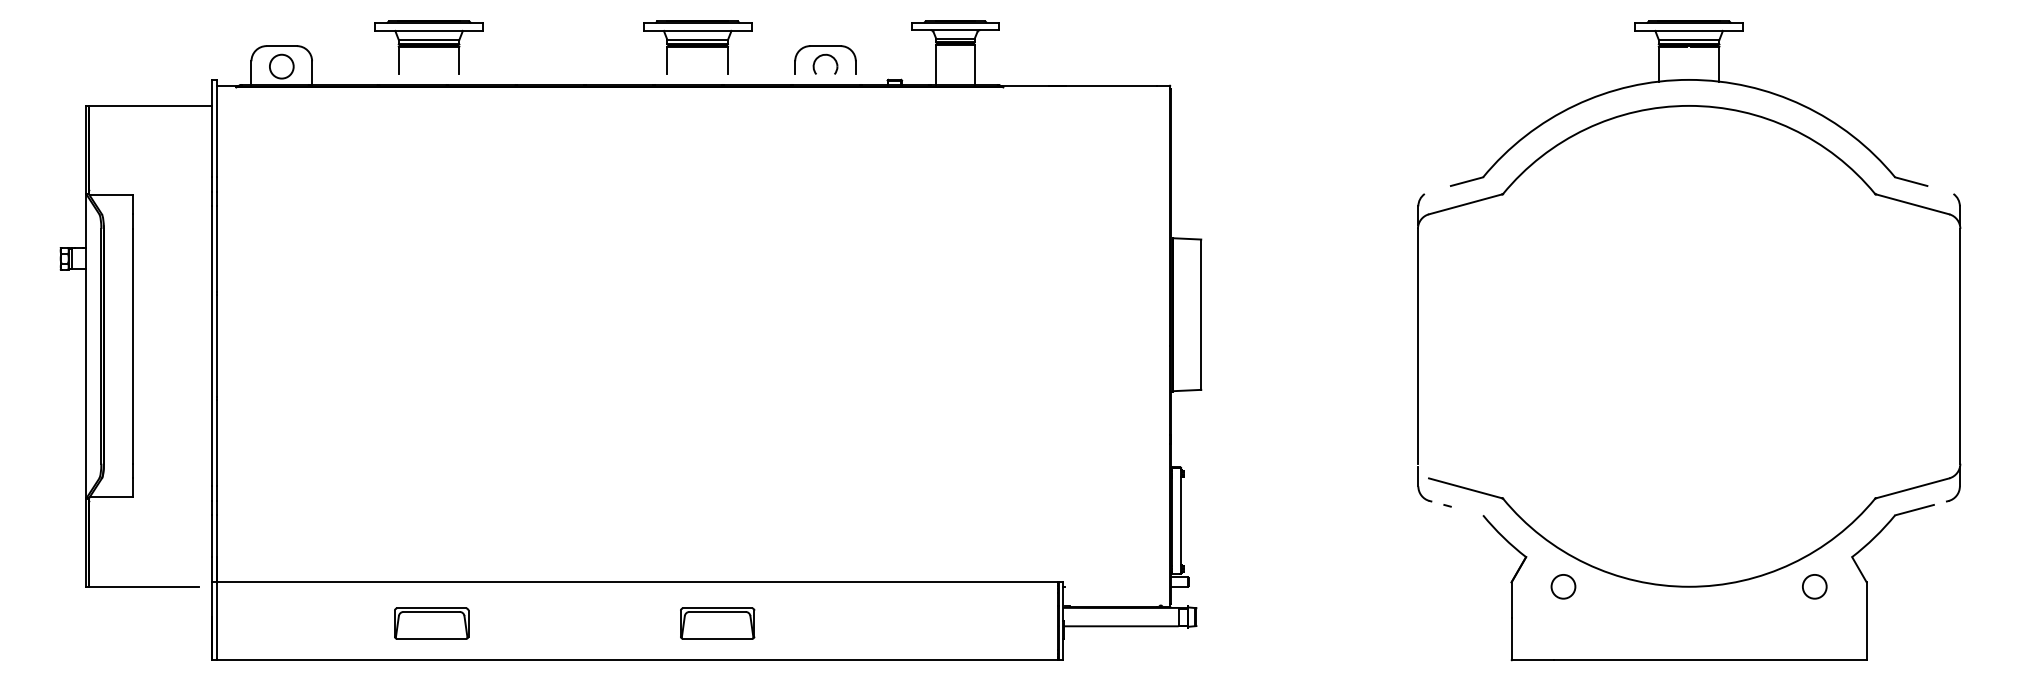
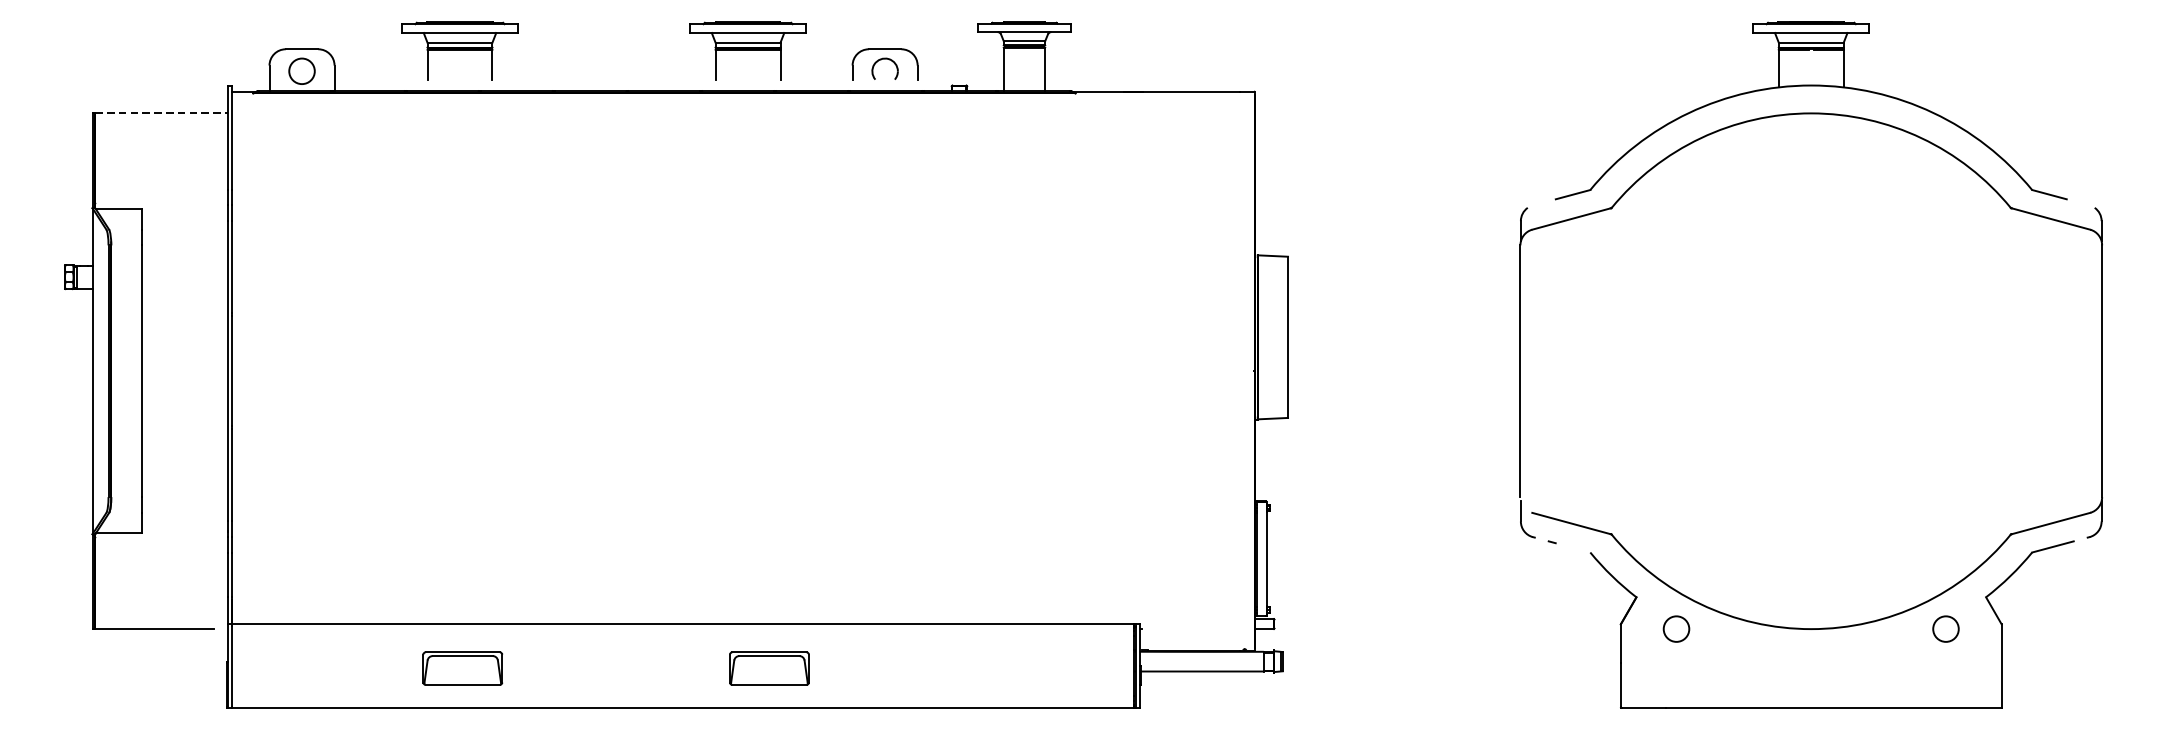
line: (150, 105) -> (161, 112), solid -> dashed

